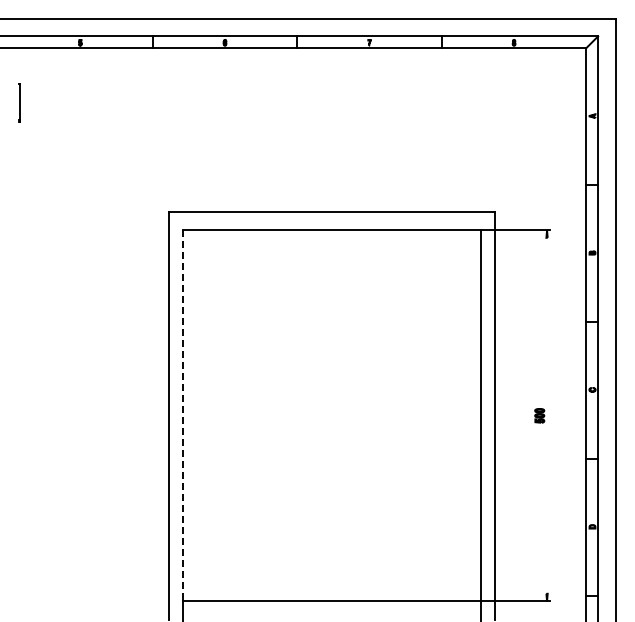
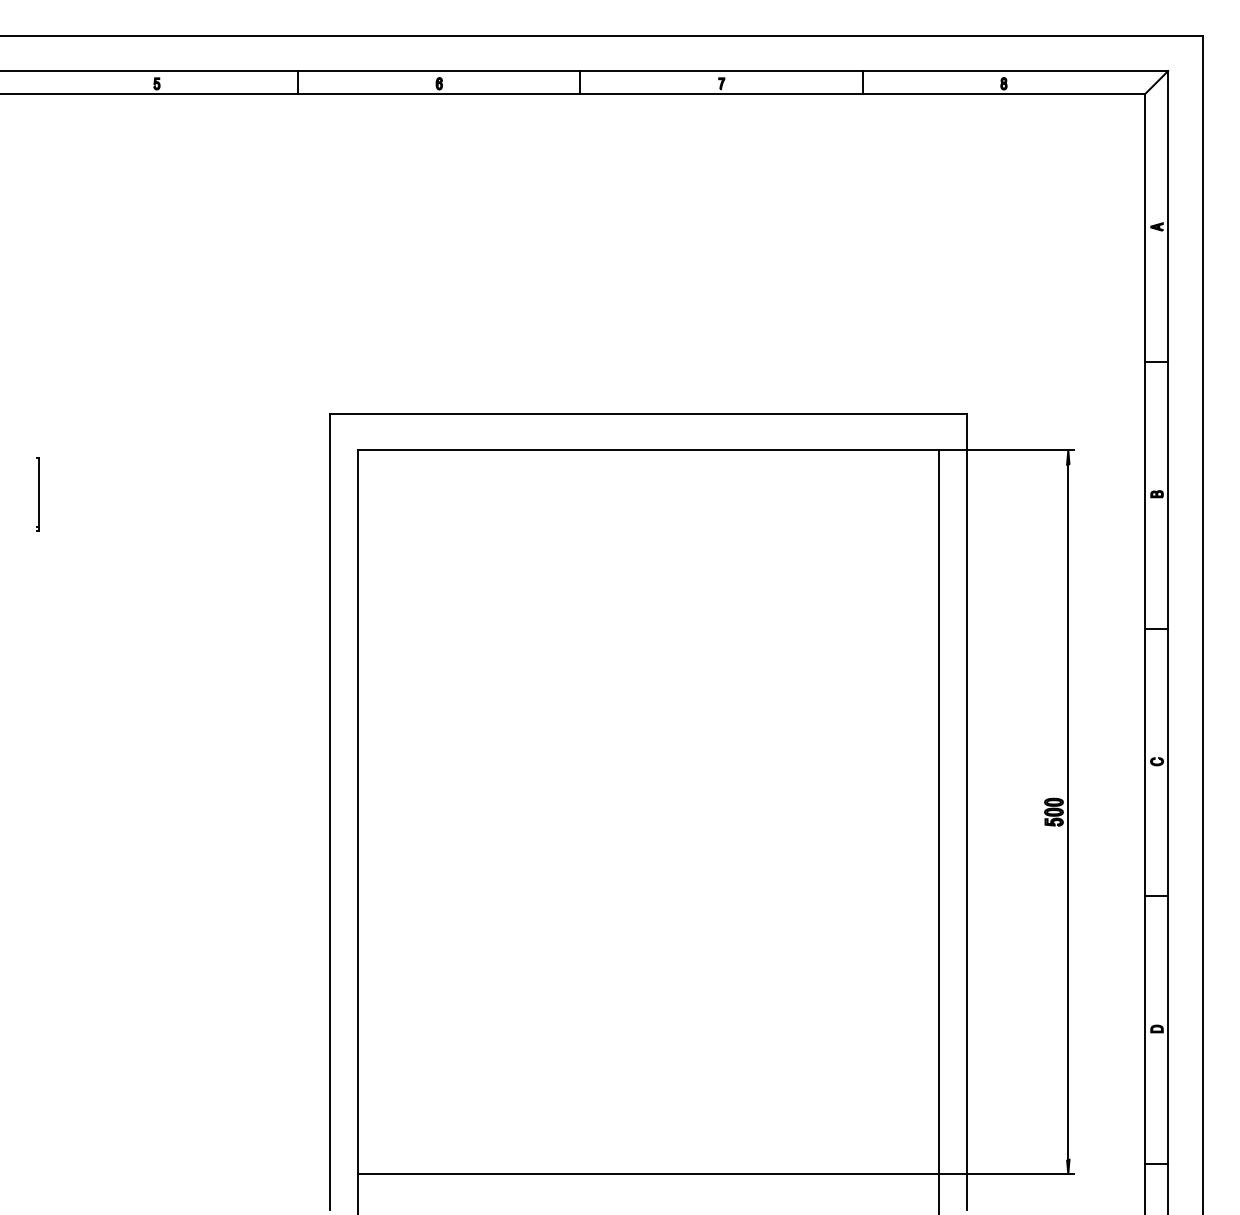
line: (19, 102) -> (38, 493), moved
line: (547, 415) -> (1069, 811), added
line: (183, 416) -> (358, 813), dashed -> solid

